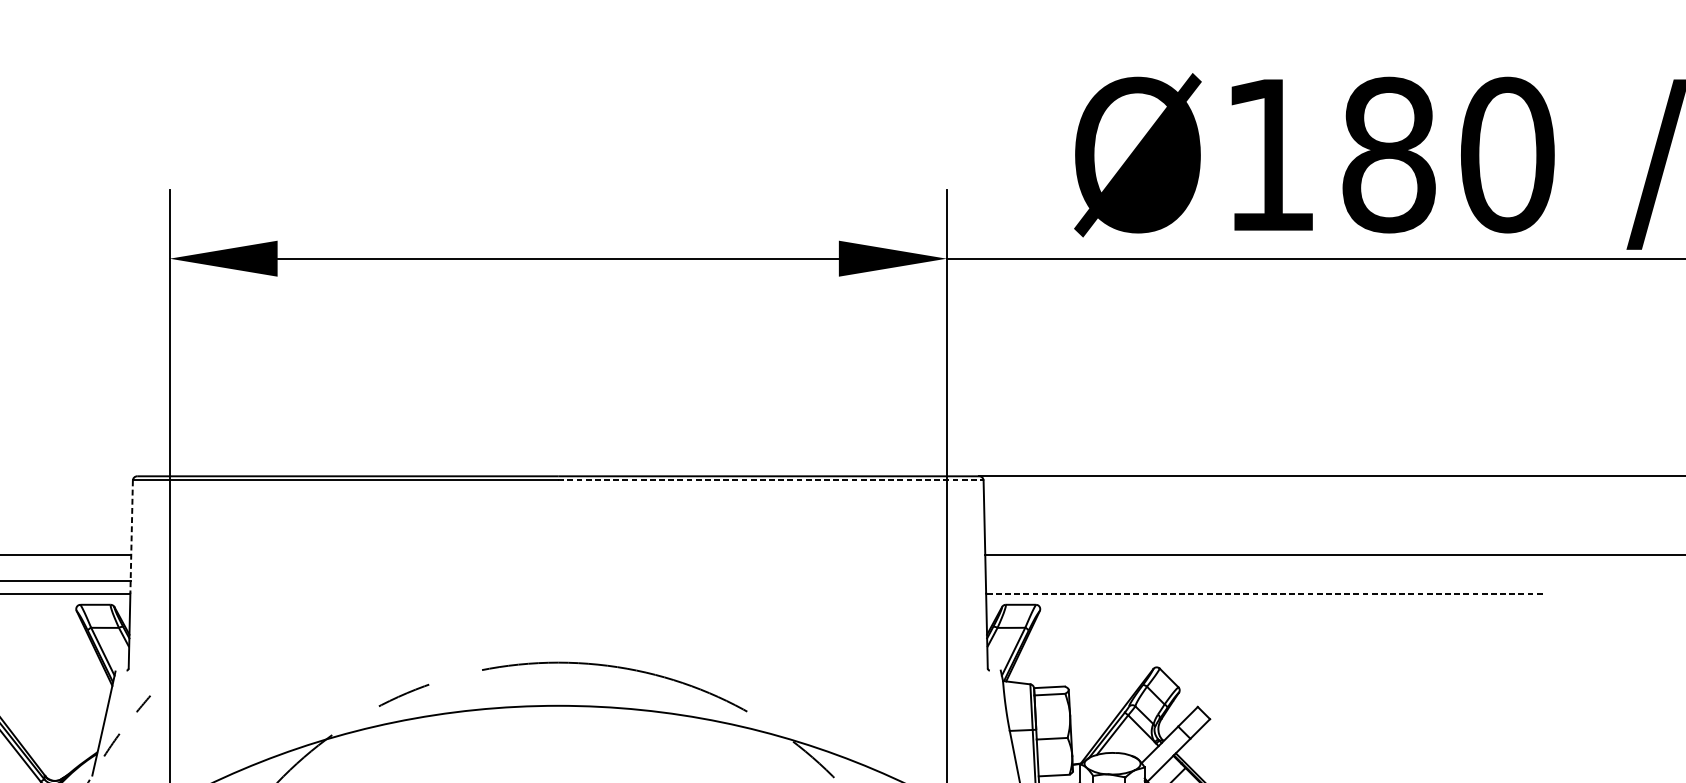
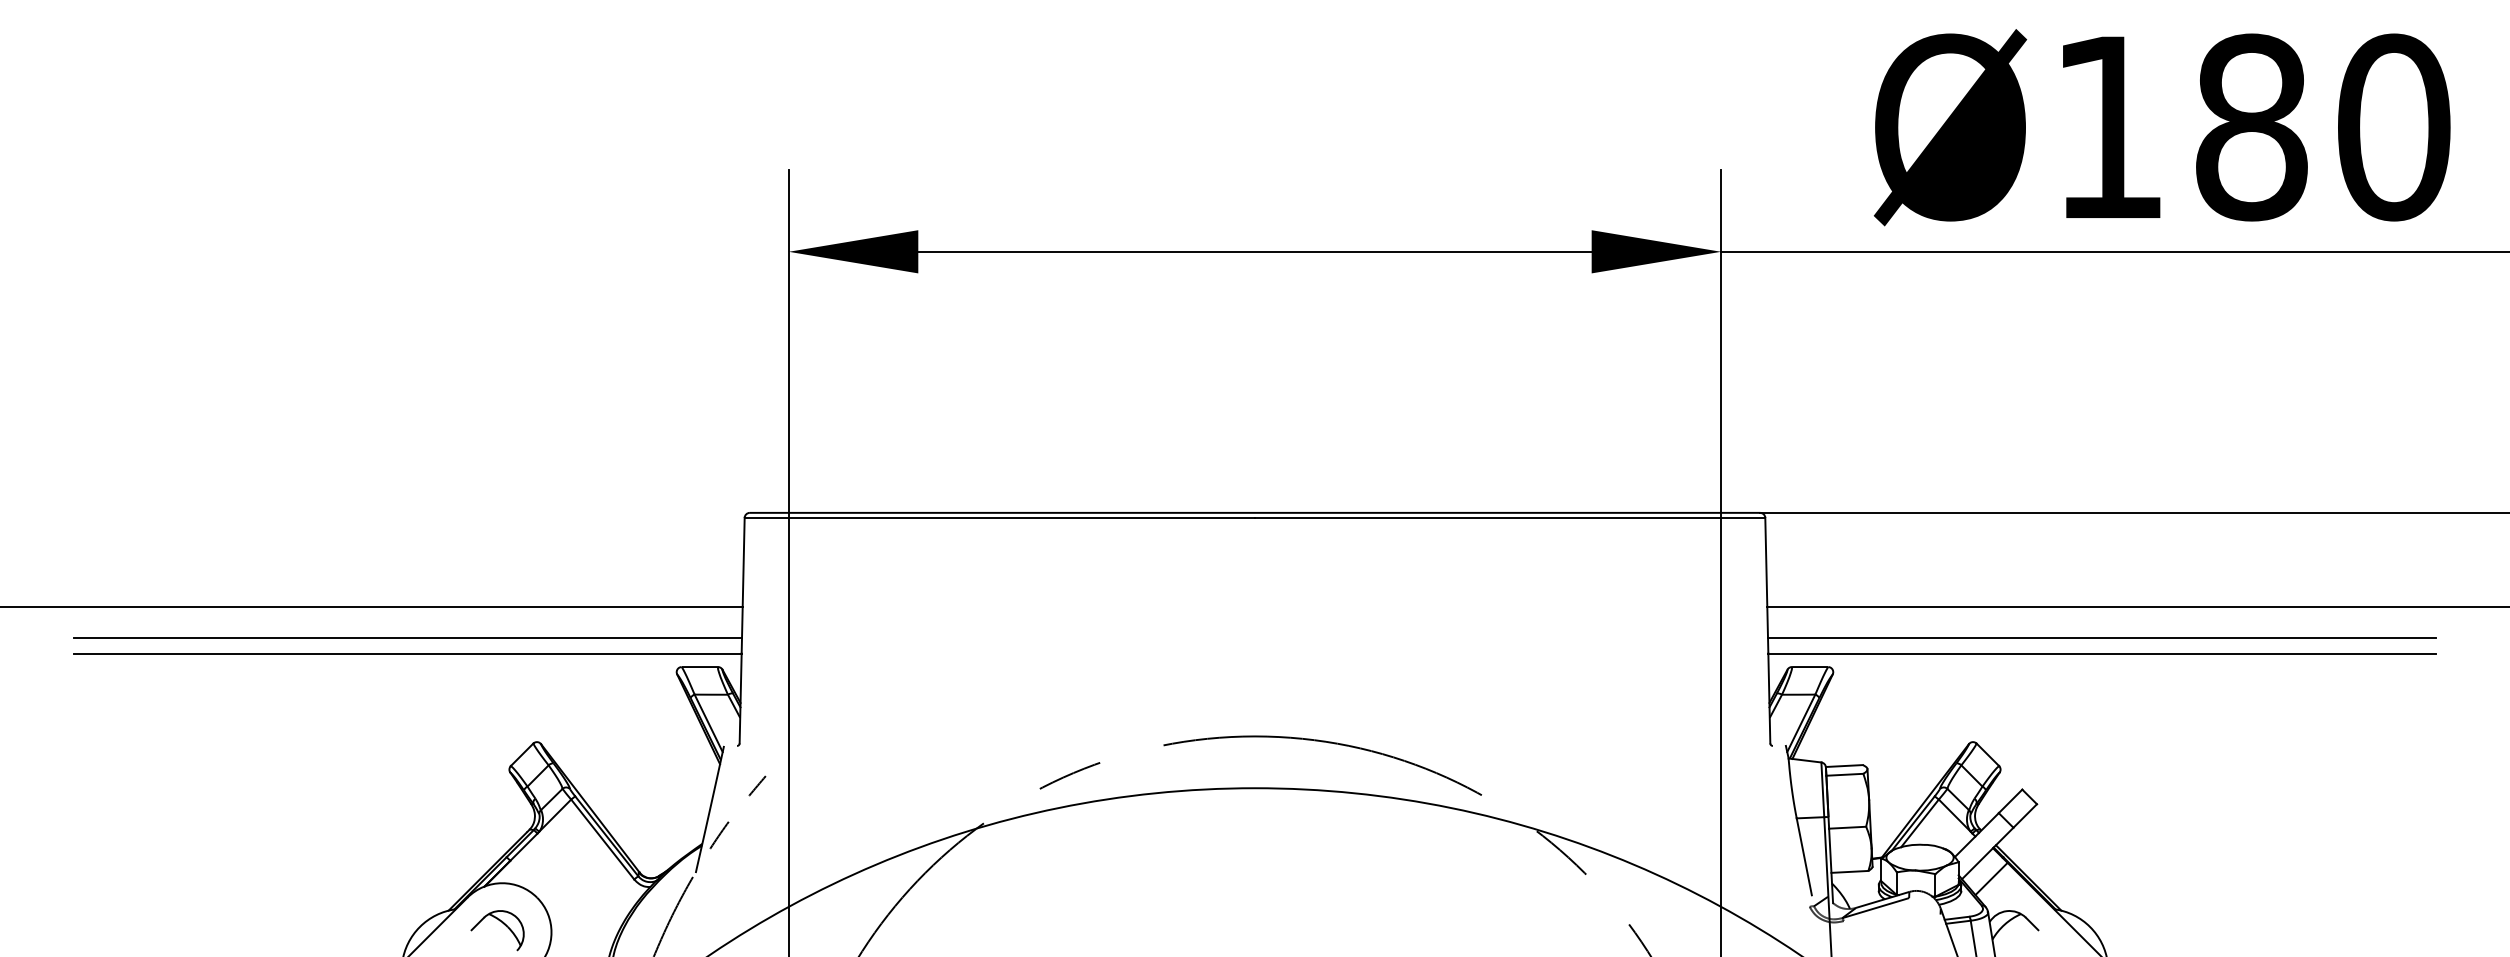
line: (771, 480) -> (1510, 517), dashed -> solid
line: (131, 536) -> (743, 585), dashed -> solid
line: (1263, 581) -> (2101, 638), added
line: (1264, 593) -> (2102, 653), dashed -> solid

